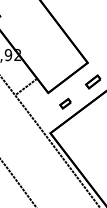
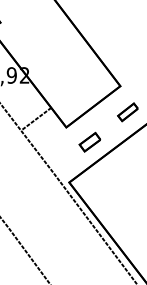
part: (65, 103) -> (89, 141), size x1.43

